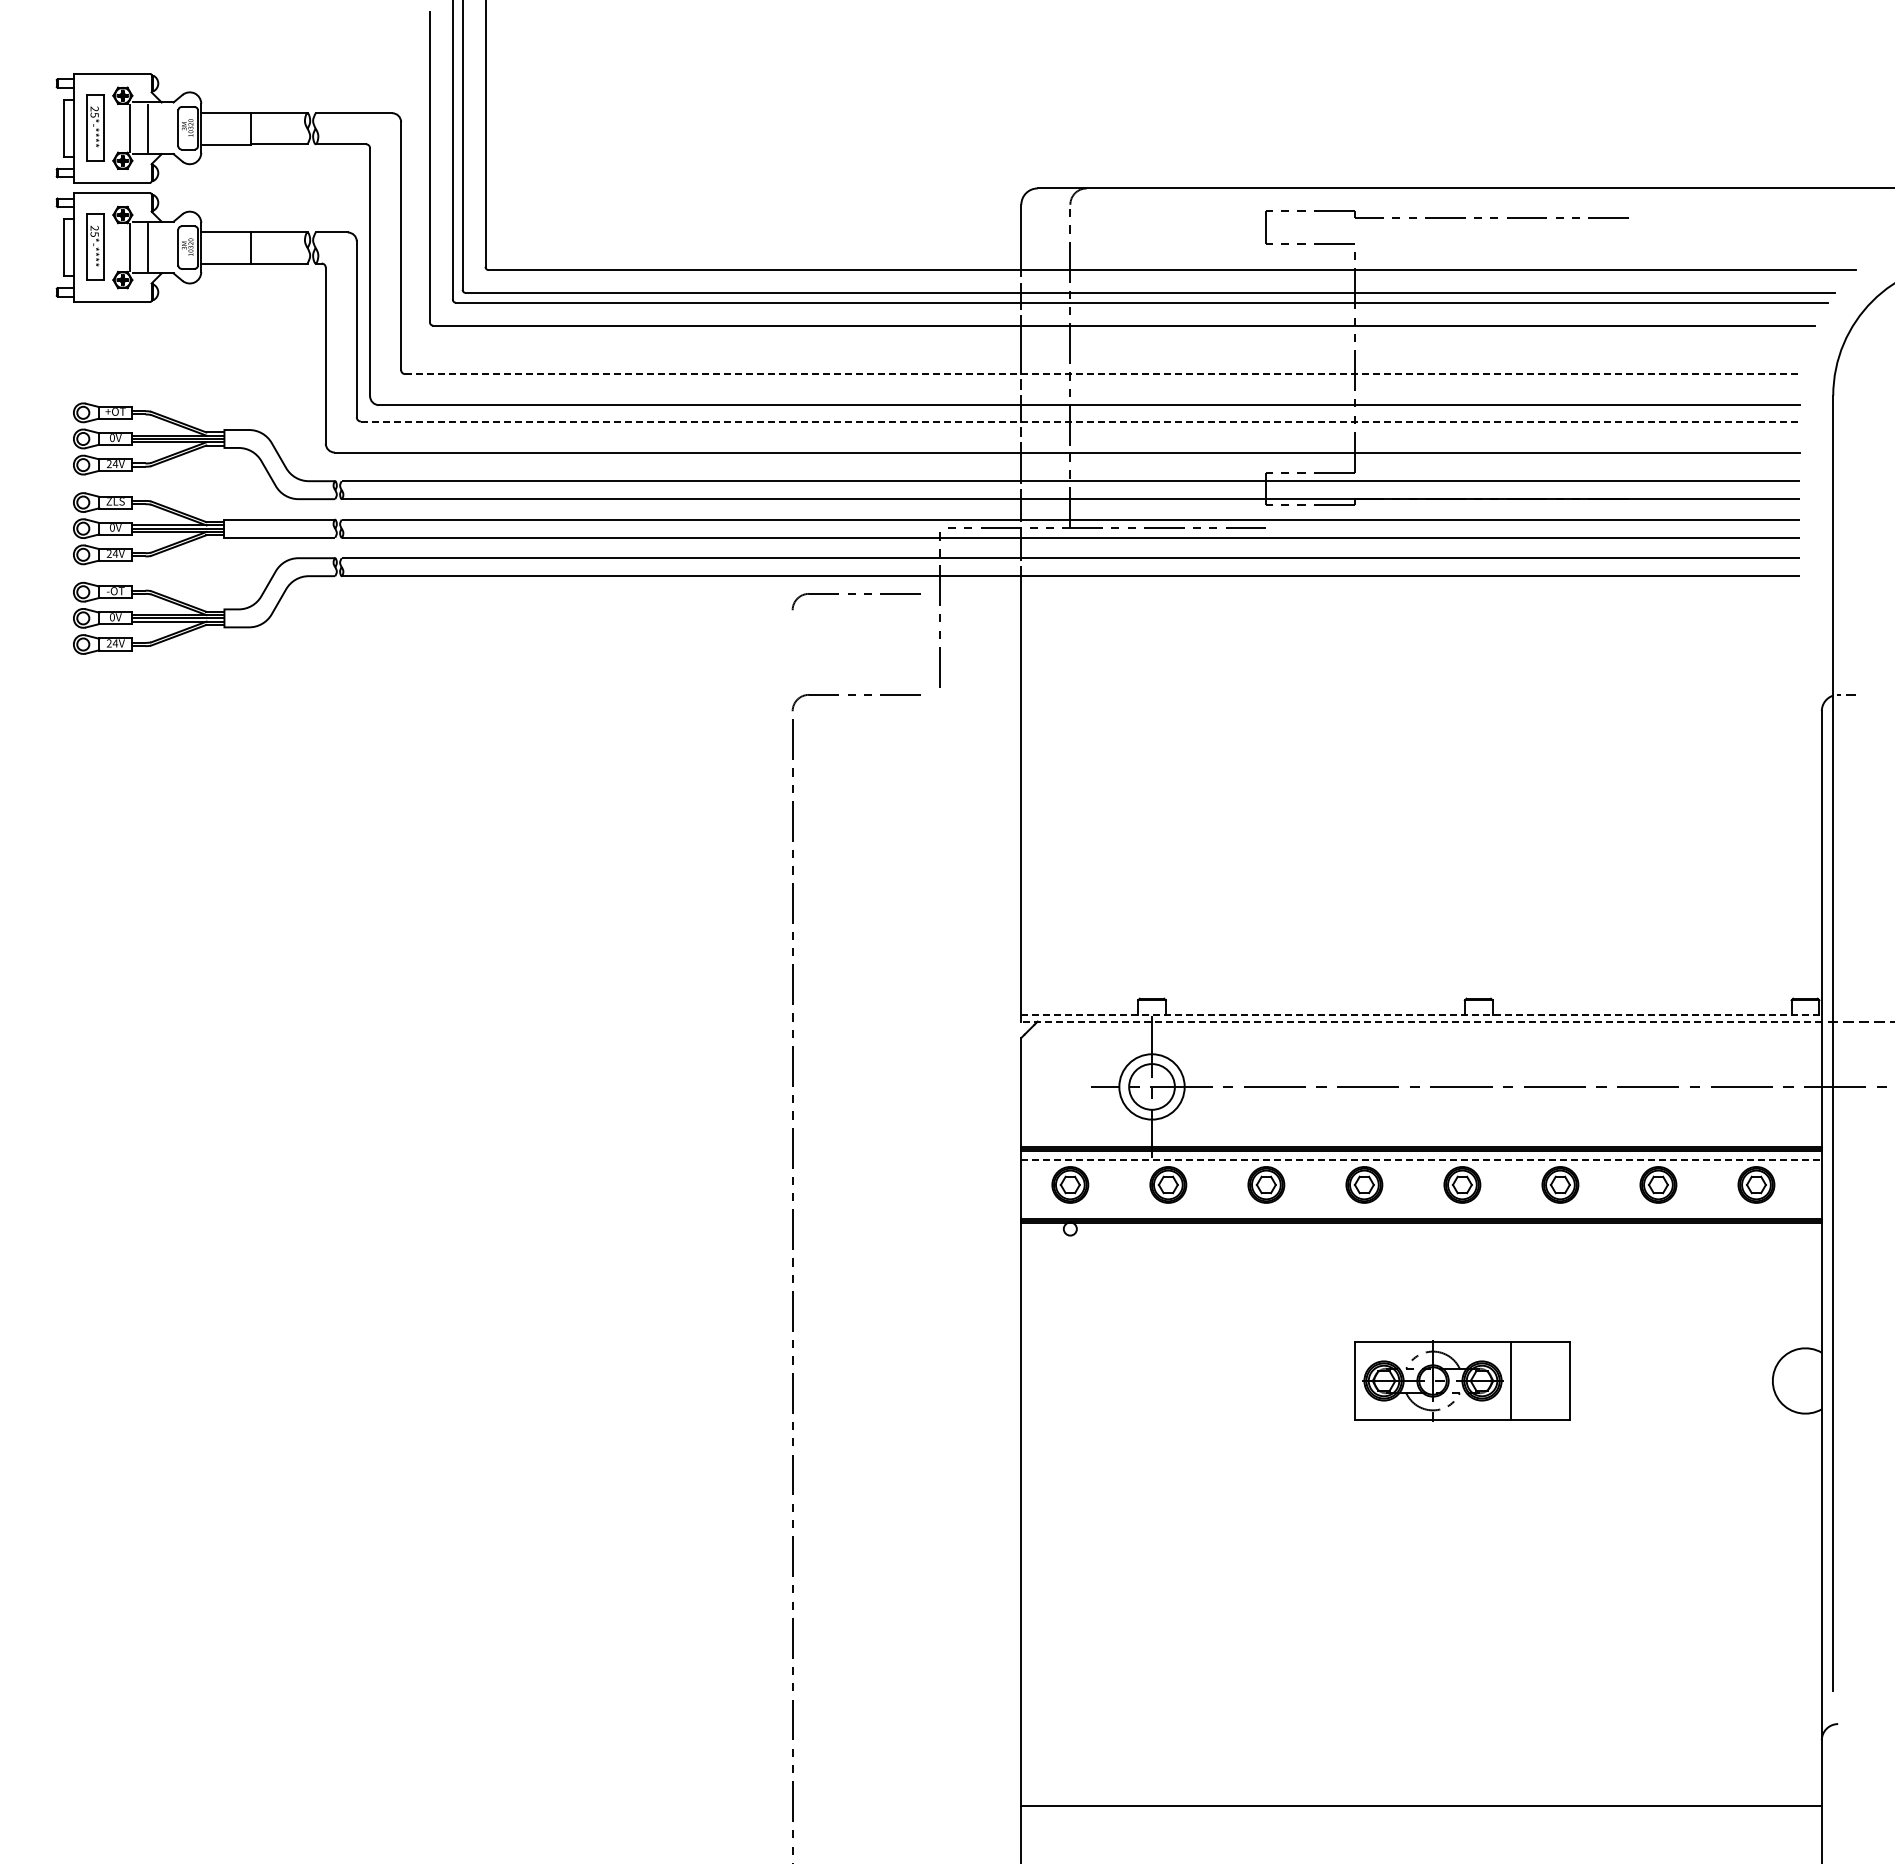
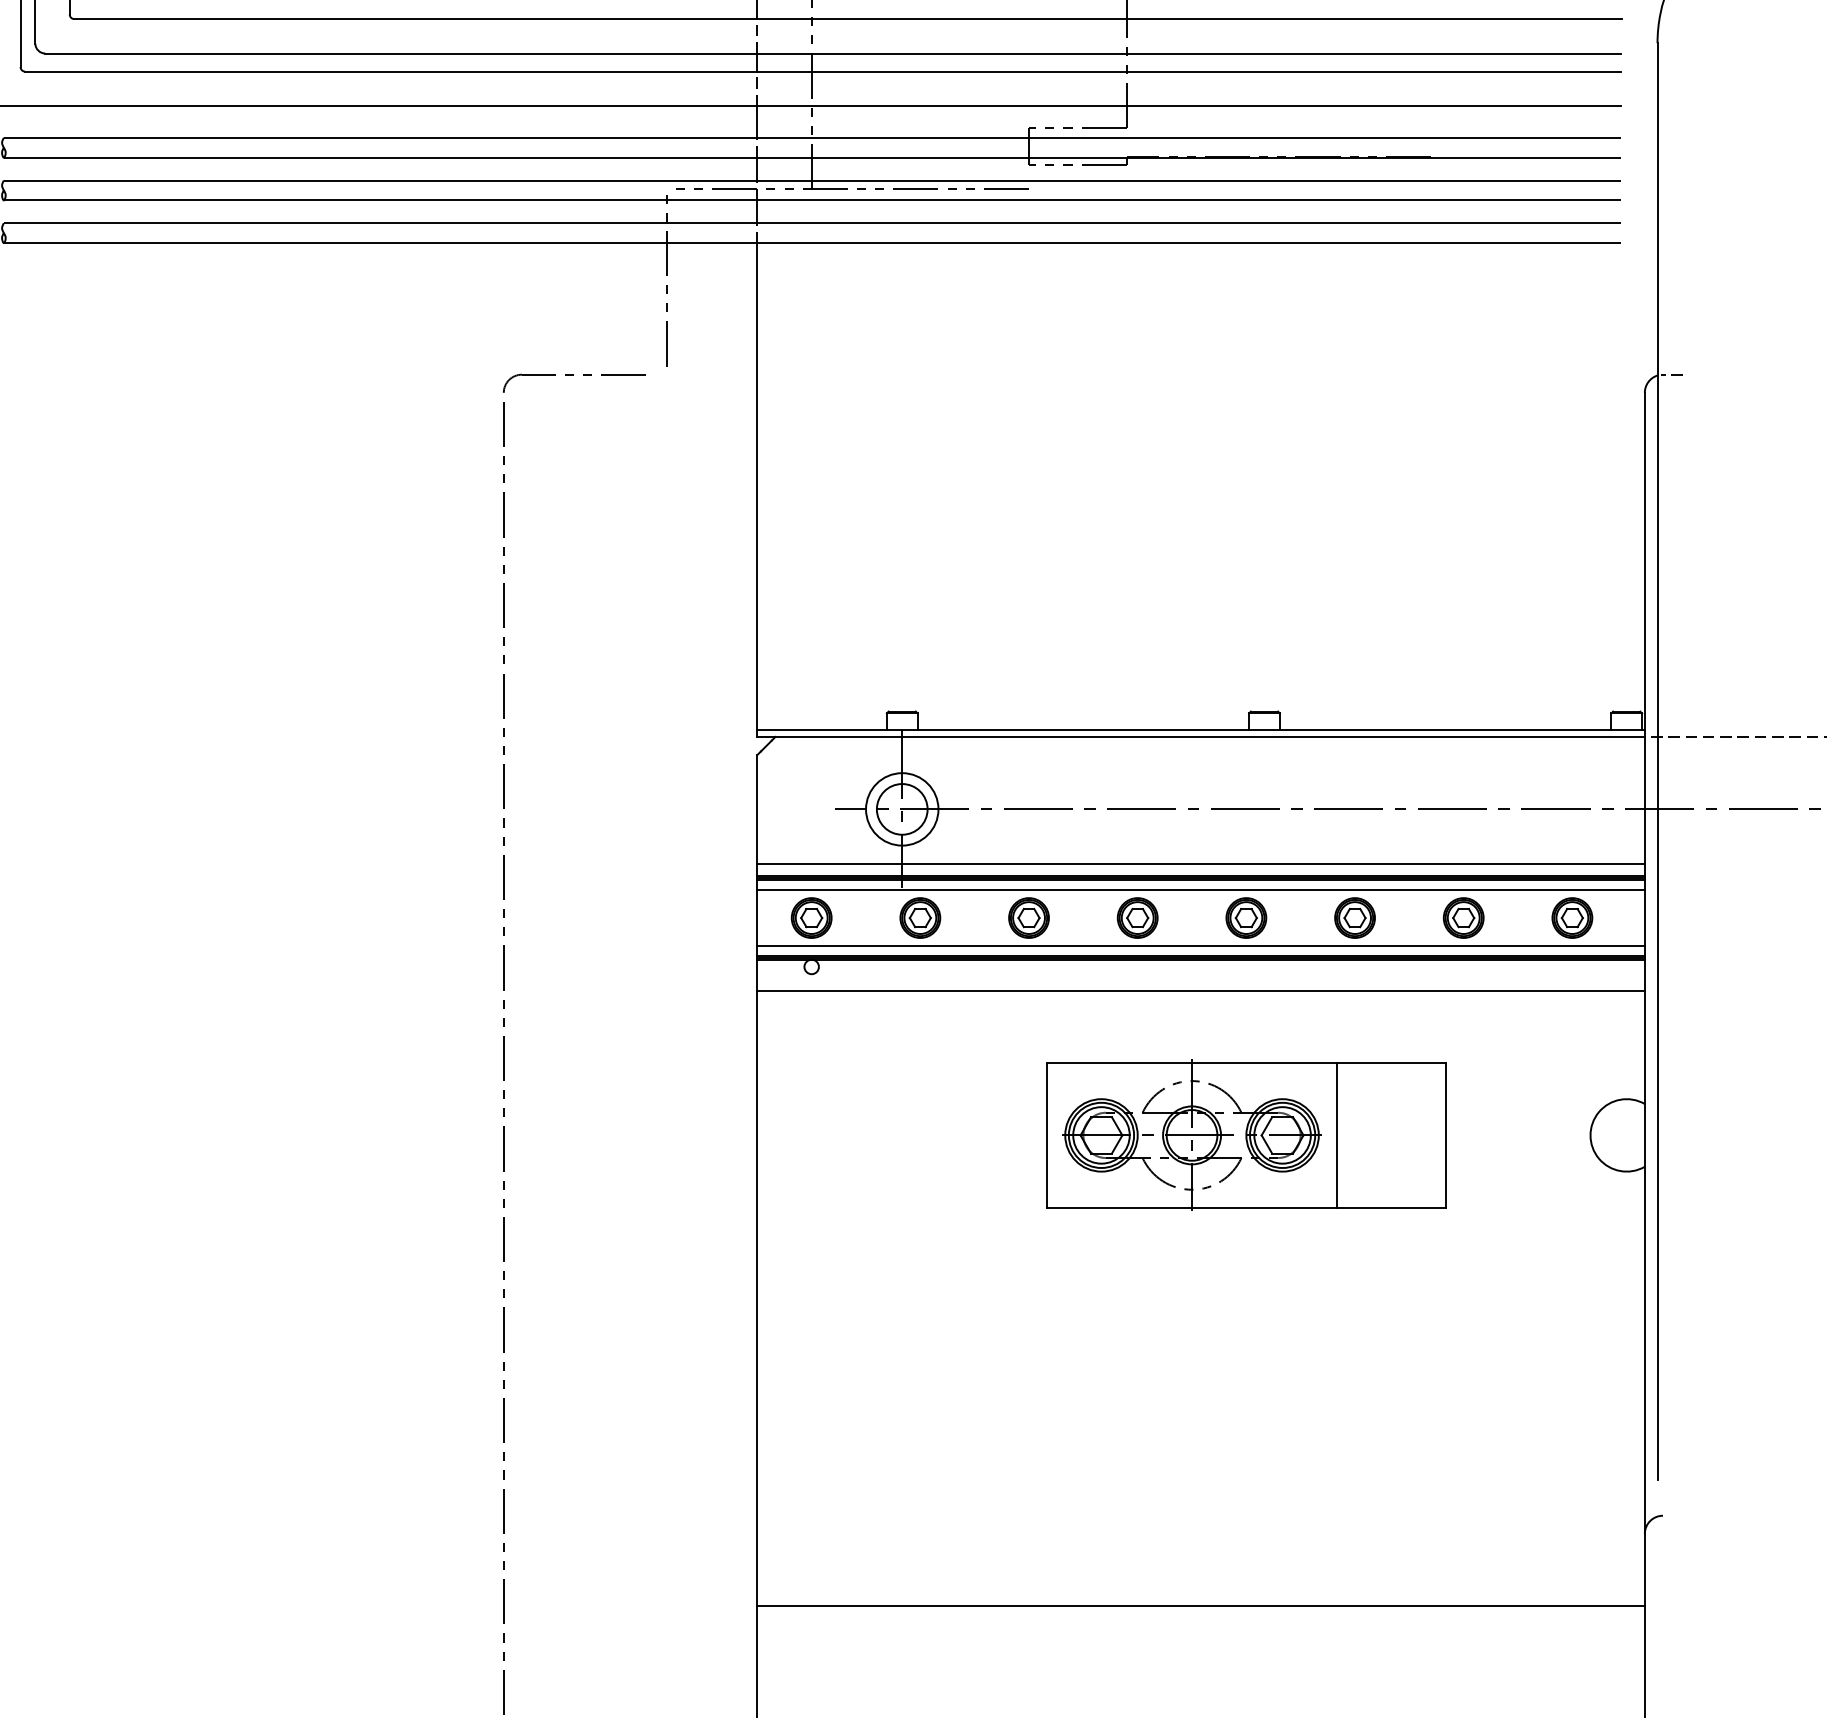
line: (1103, 374) -> (848, 19), dashed -> solid
line: (1080, 421) -> (822, 71), dashed -> solid
part: (855, 594) -> (573, 263), removed
line: (1422, 1015) -> (1202, 730), dashed -> solid
line: (1421, 1021) -> (1201, 736), dashed -> solid
line: (1421, 1135) -> (1201, 863), added
line: (1422, 1159) -> (1202, 889), dashed -> solid
line: (1421, 1210) -> (1201, 946), added
line: (1421, 1250) -> (1201, 990), added
part: (1462, 1380) -> (1246, 1134), size x1.67

